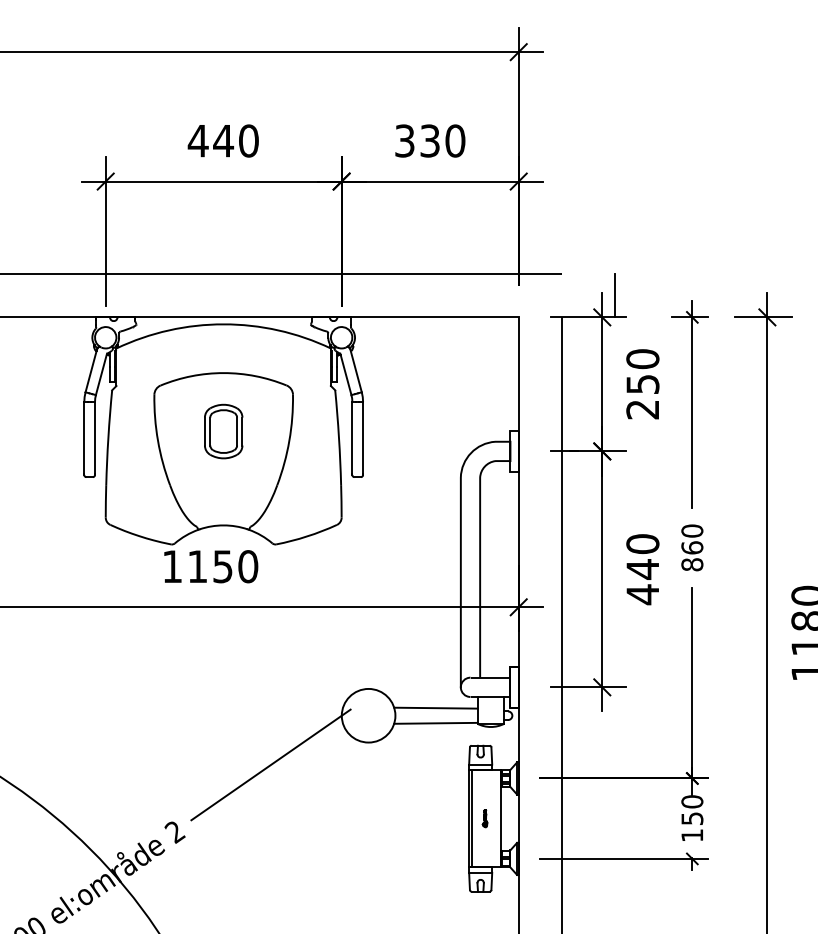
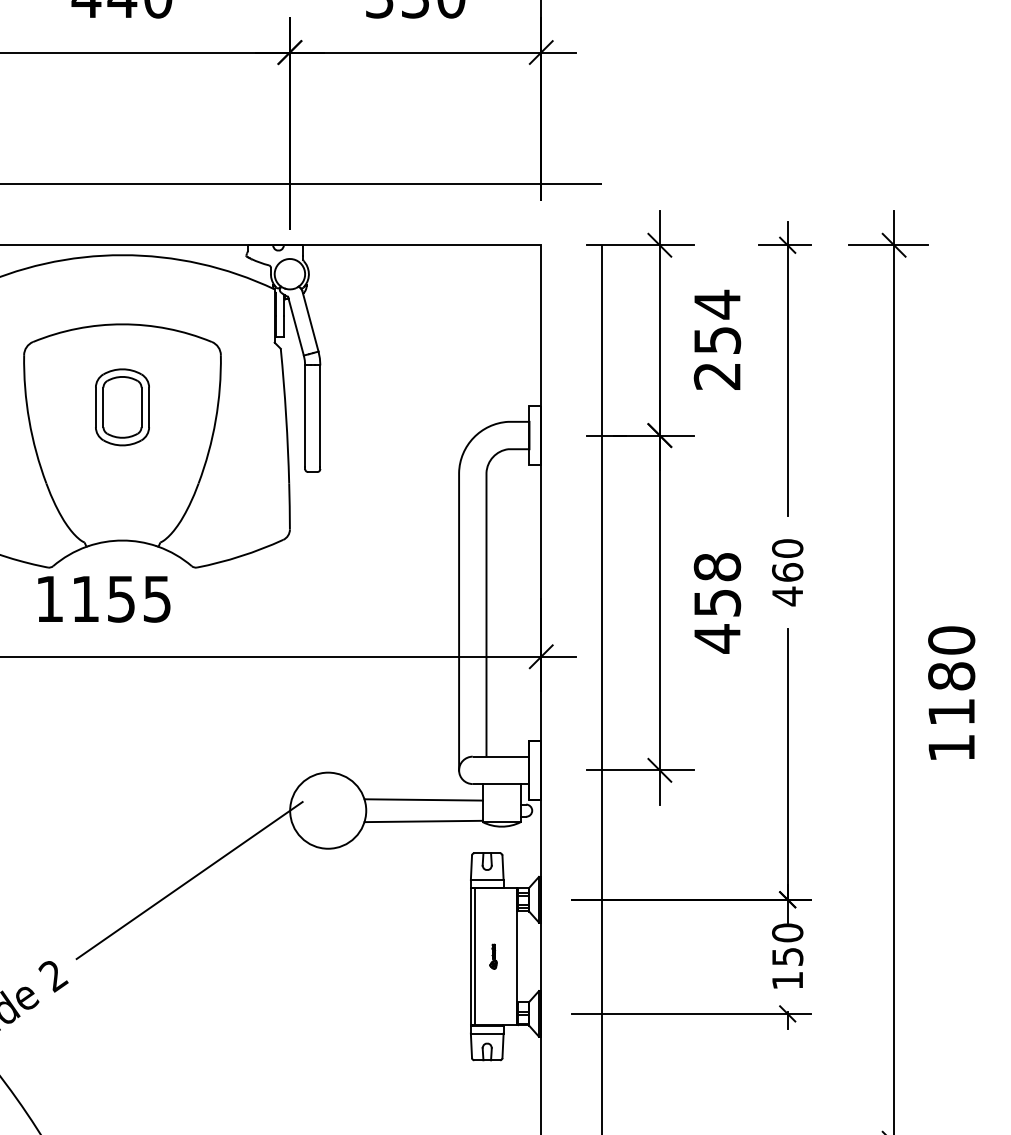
line: (615, 295) -> (678, 214), removed
text: (642, 358) -> (716, 303), 250 -> 254
text: (642, 556) -> (716, 584), 440 -> 458
text: (692, 564) -> (787, 596), 860 -> 460
text: (248, 566) -> (157, 598), 1150 -> 1155

